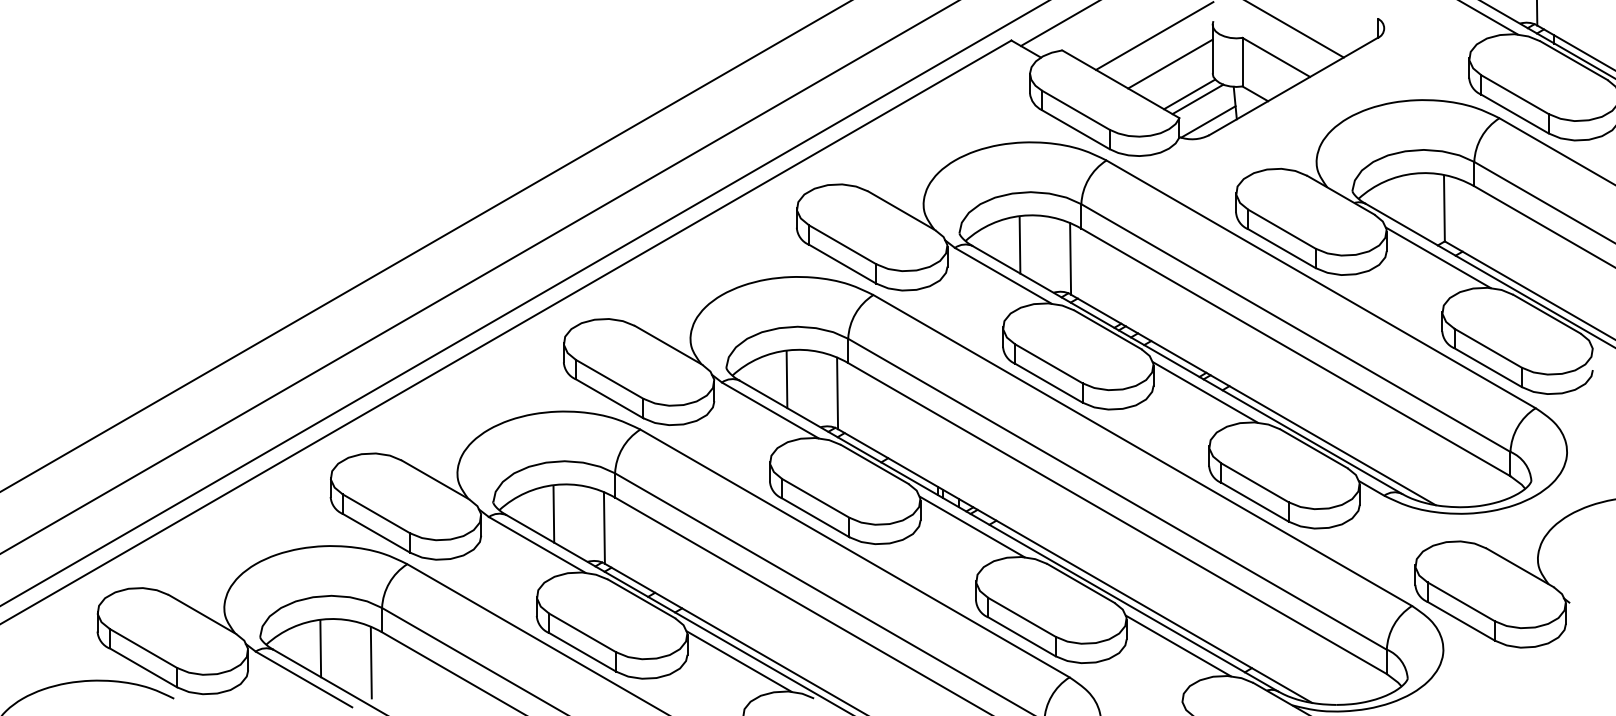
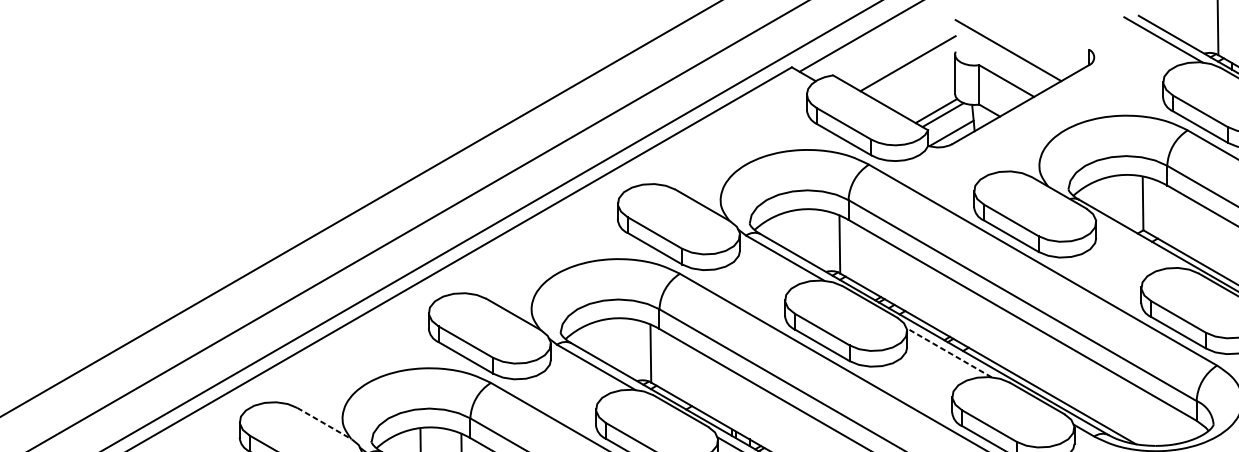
line: (1170, 63) -> (920, 85), removed
line: (1019, 244) -> (798, 232), removed
line: (1438, 257) -> (1138, 243), removed
line: (786, 379) -> (609, 342), removed
line: (1204, 392) -> (948, 352), solid -> dashed
line: (435, 479) -> (324, 423), solid -> dashed

